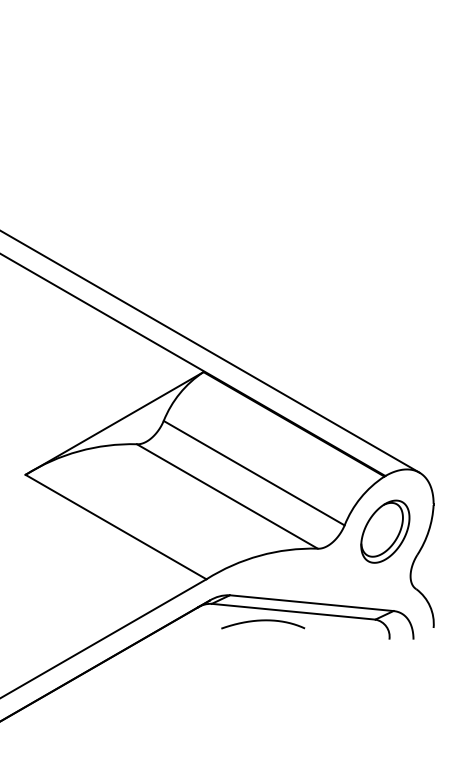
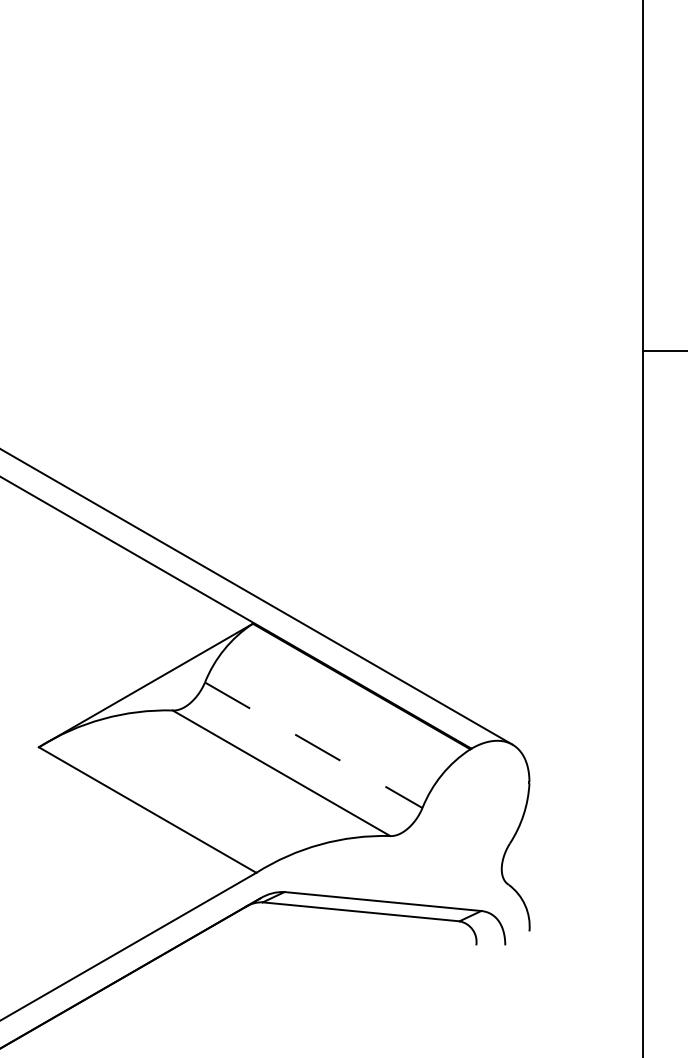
line: (253, 473) -> (313, 745), solid -> dashed
part: (385, 531) -> (471, 815), removed
curve: (263, 621) -> (324, 923), removed

